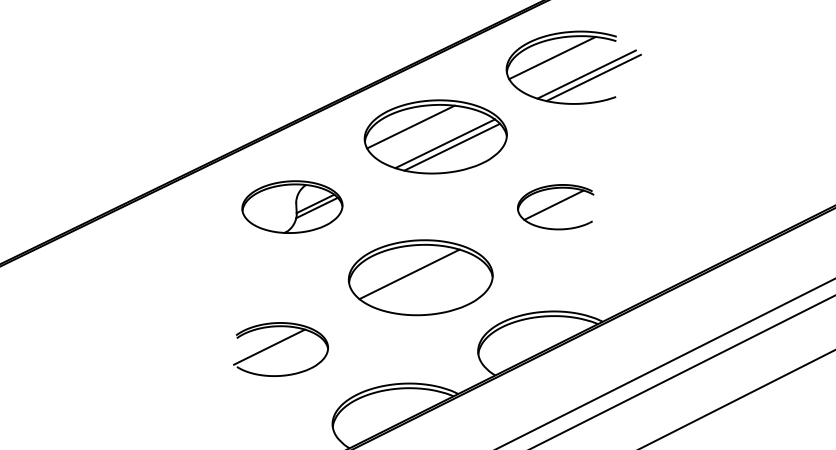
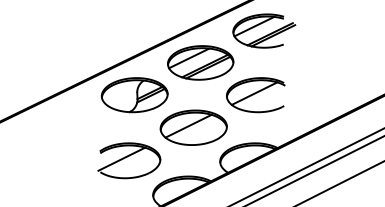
part: (292, 207) -> (134, 95), size x1.43
part: (554, 207) -> (255, 95), size x1.67
part: (281, 348) -> (129, 160), size x1.43

